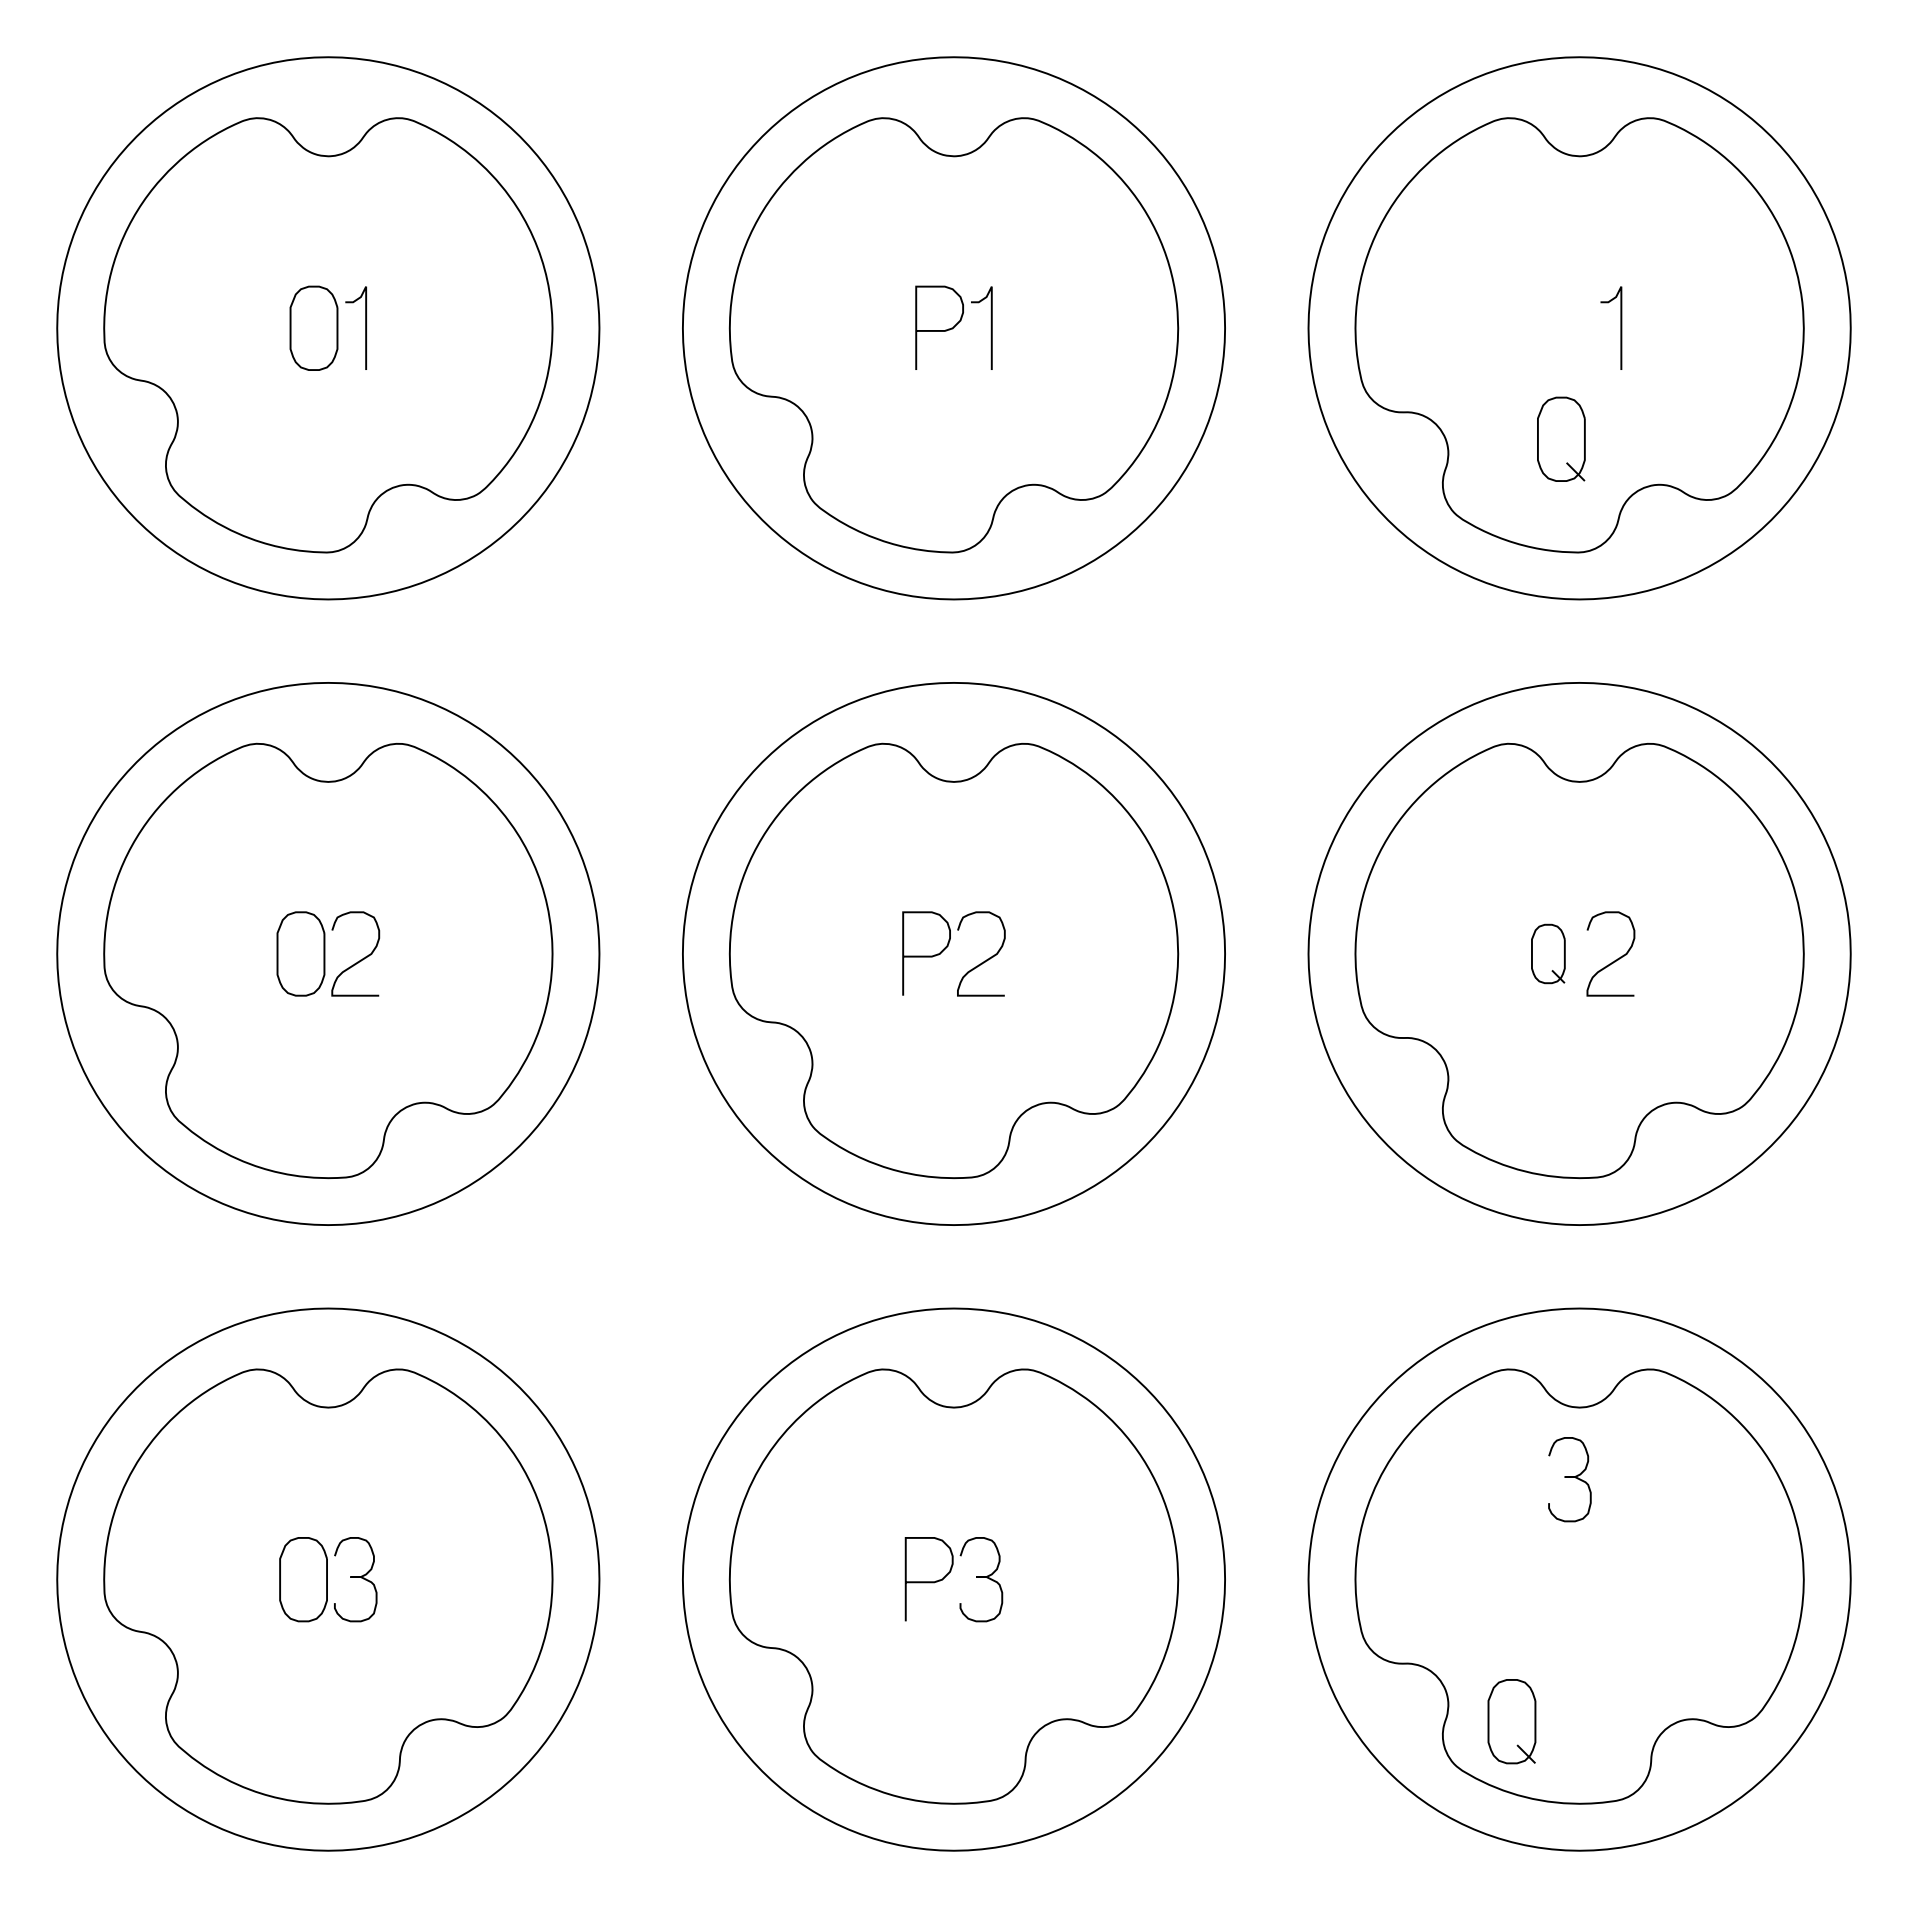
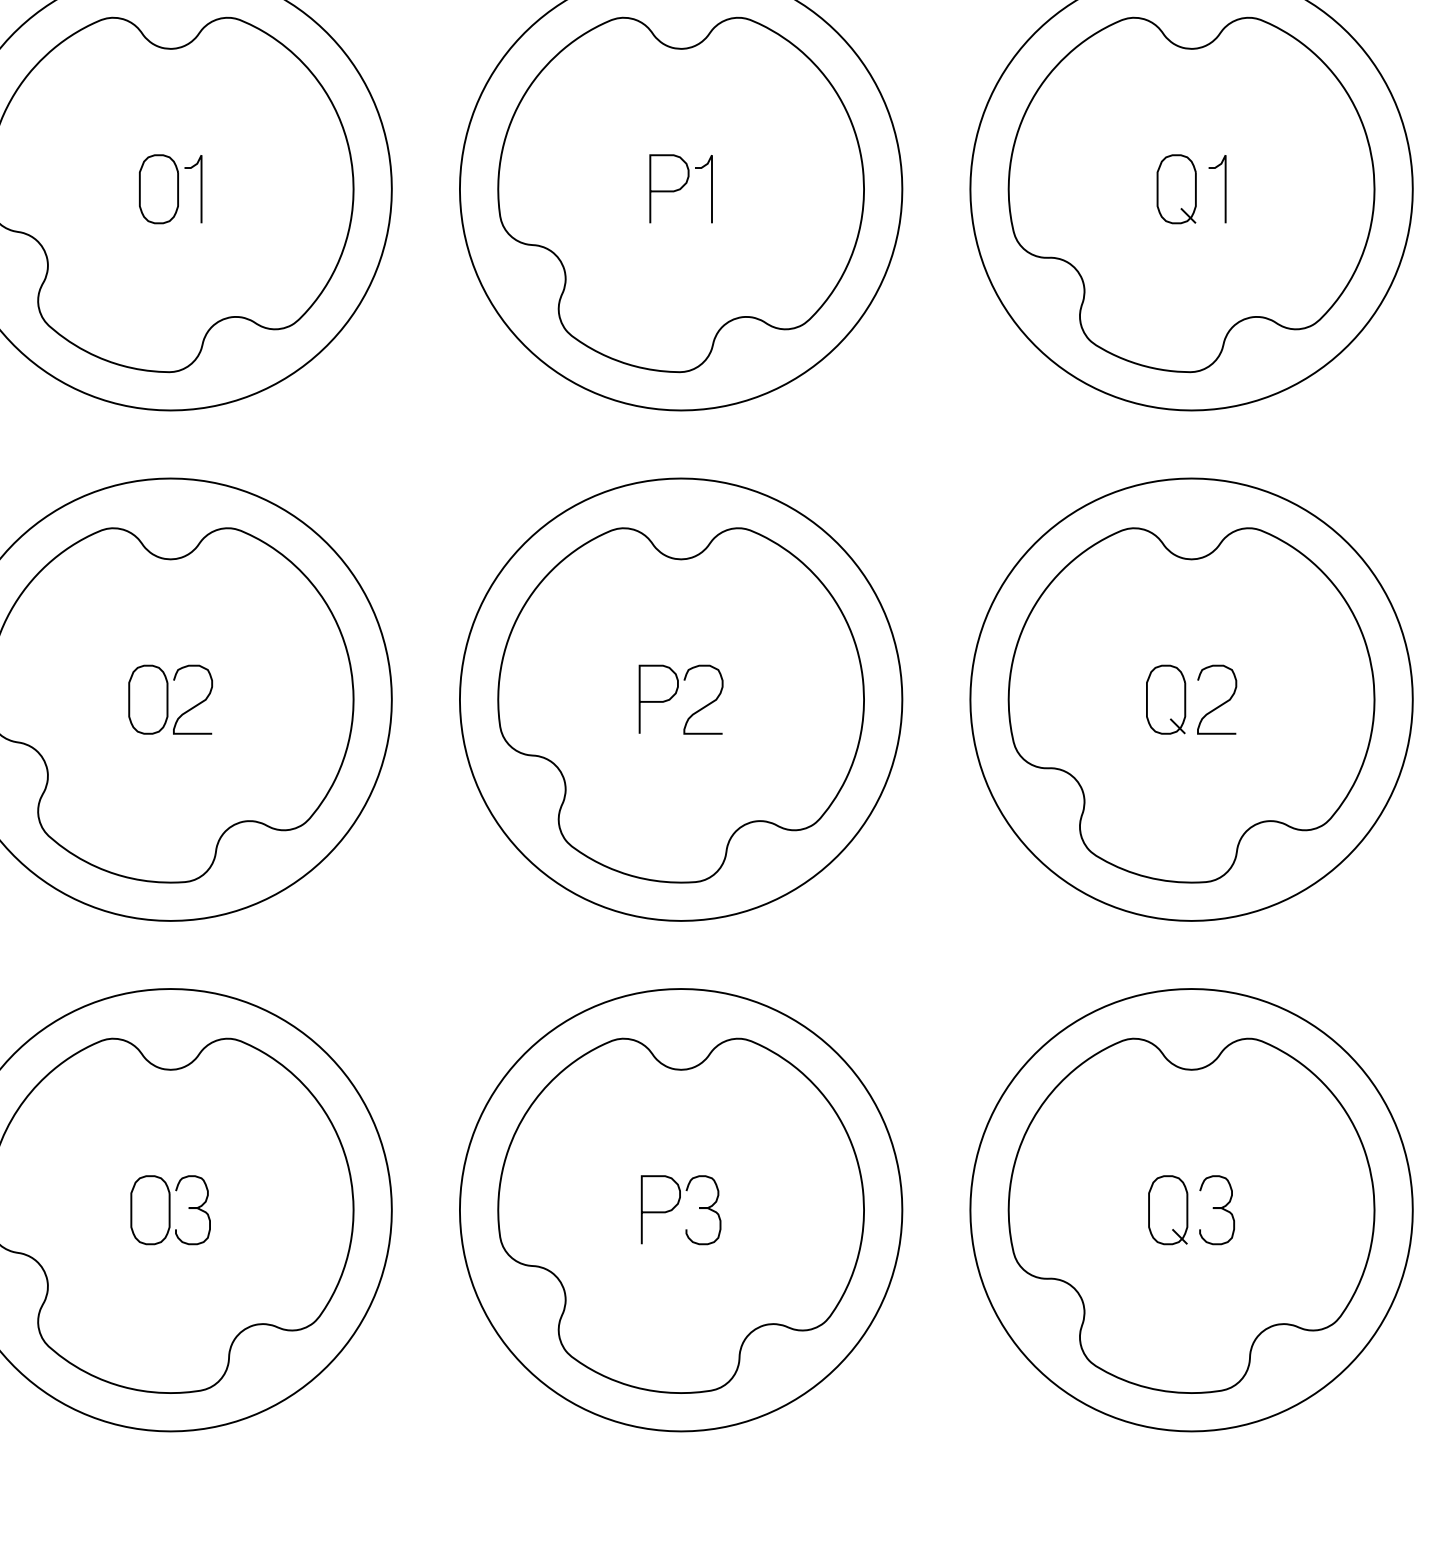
part: (1561, 438) -> (1176, 188), moved
part: (1548, 953) -> (1166, 699), size x1.43
curve: (1569, 1477) -> (1216, 1208), moved
part: (1511, 1721) -> (1167, 1210), moved

